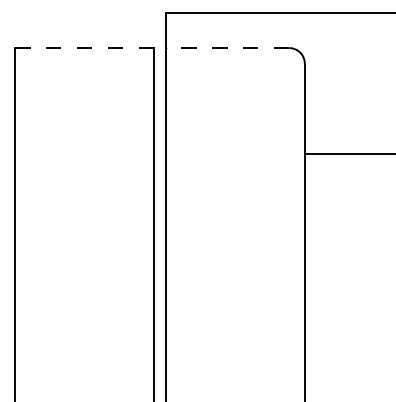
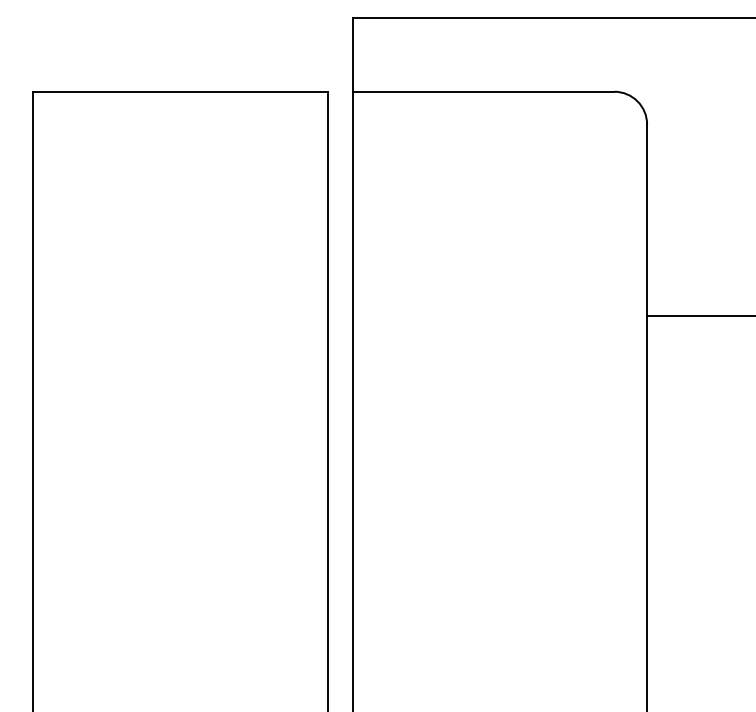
line: (84, 48) -> (180, 92), dashed -> solid
line: (227, 48) -> (483, 92), dashed -> solid

